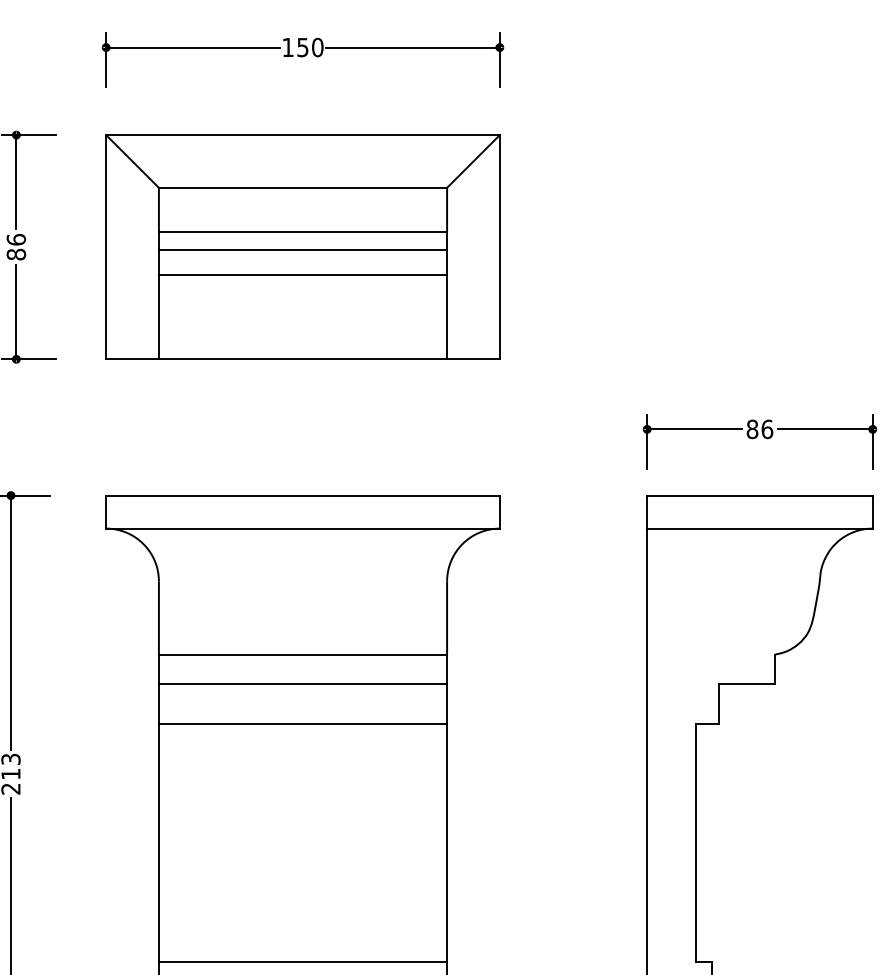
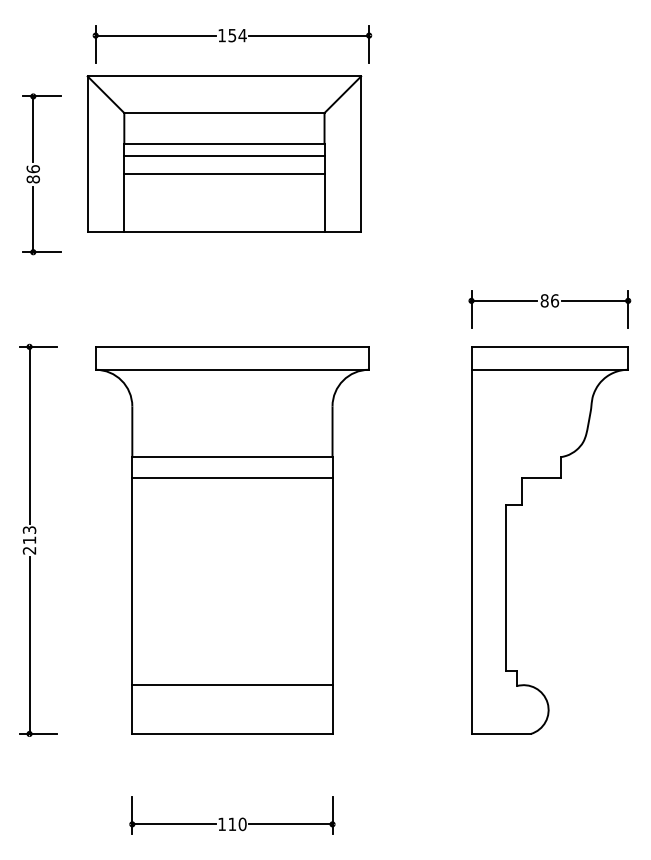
text: (317, 47) -> (242, 35), 150 -> 154
part: (303, 246) -> (224, 153), moved
line: (303, 723) -> (232, 505), removed
line: (303, 961) -> (232, 670), removed

